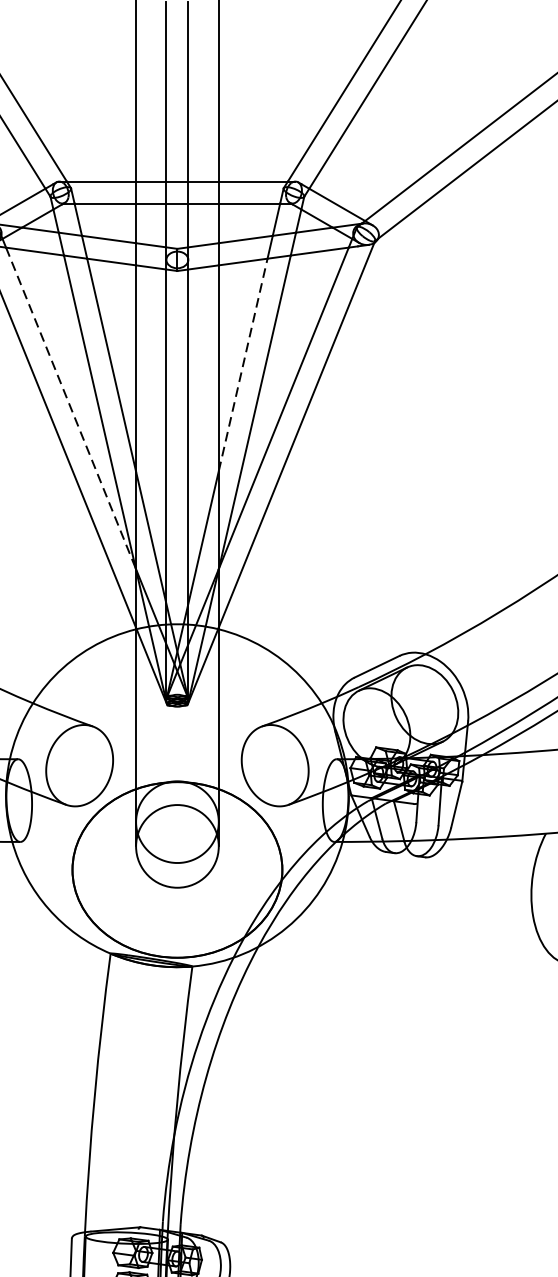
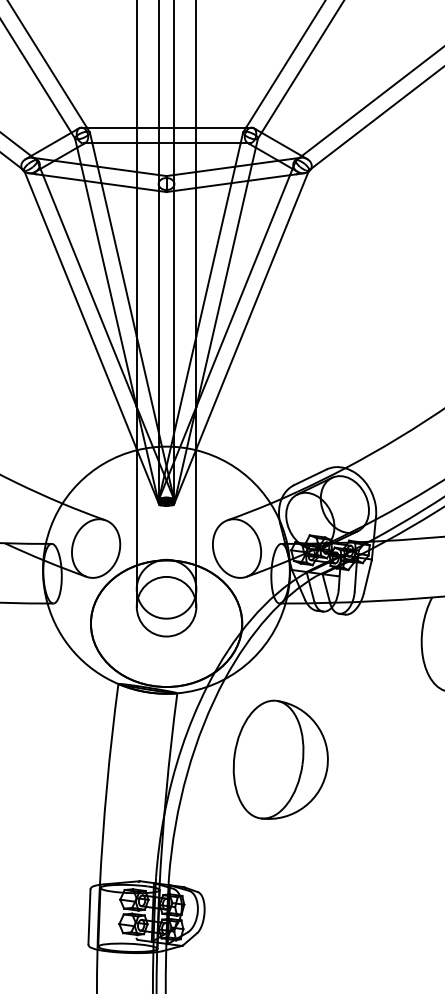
line: (242, 364) -> (213, 259), dashed -> solid
line: (71, 409) -> (90, 291), dashed -> solid
part: (335, 1058) -> (280, 759), added

